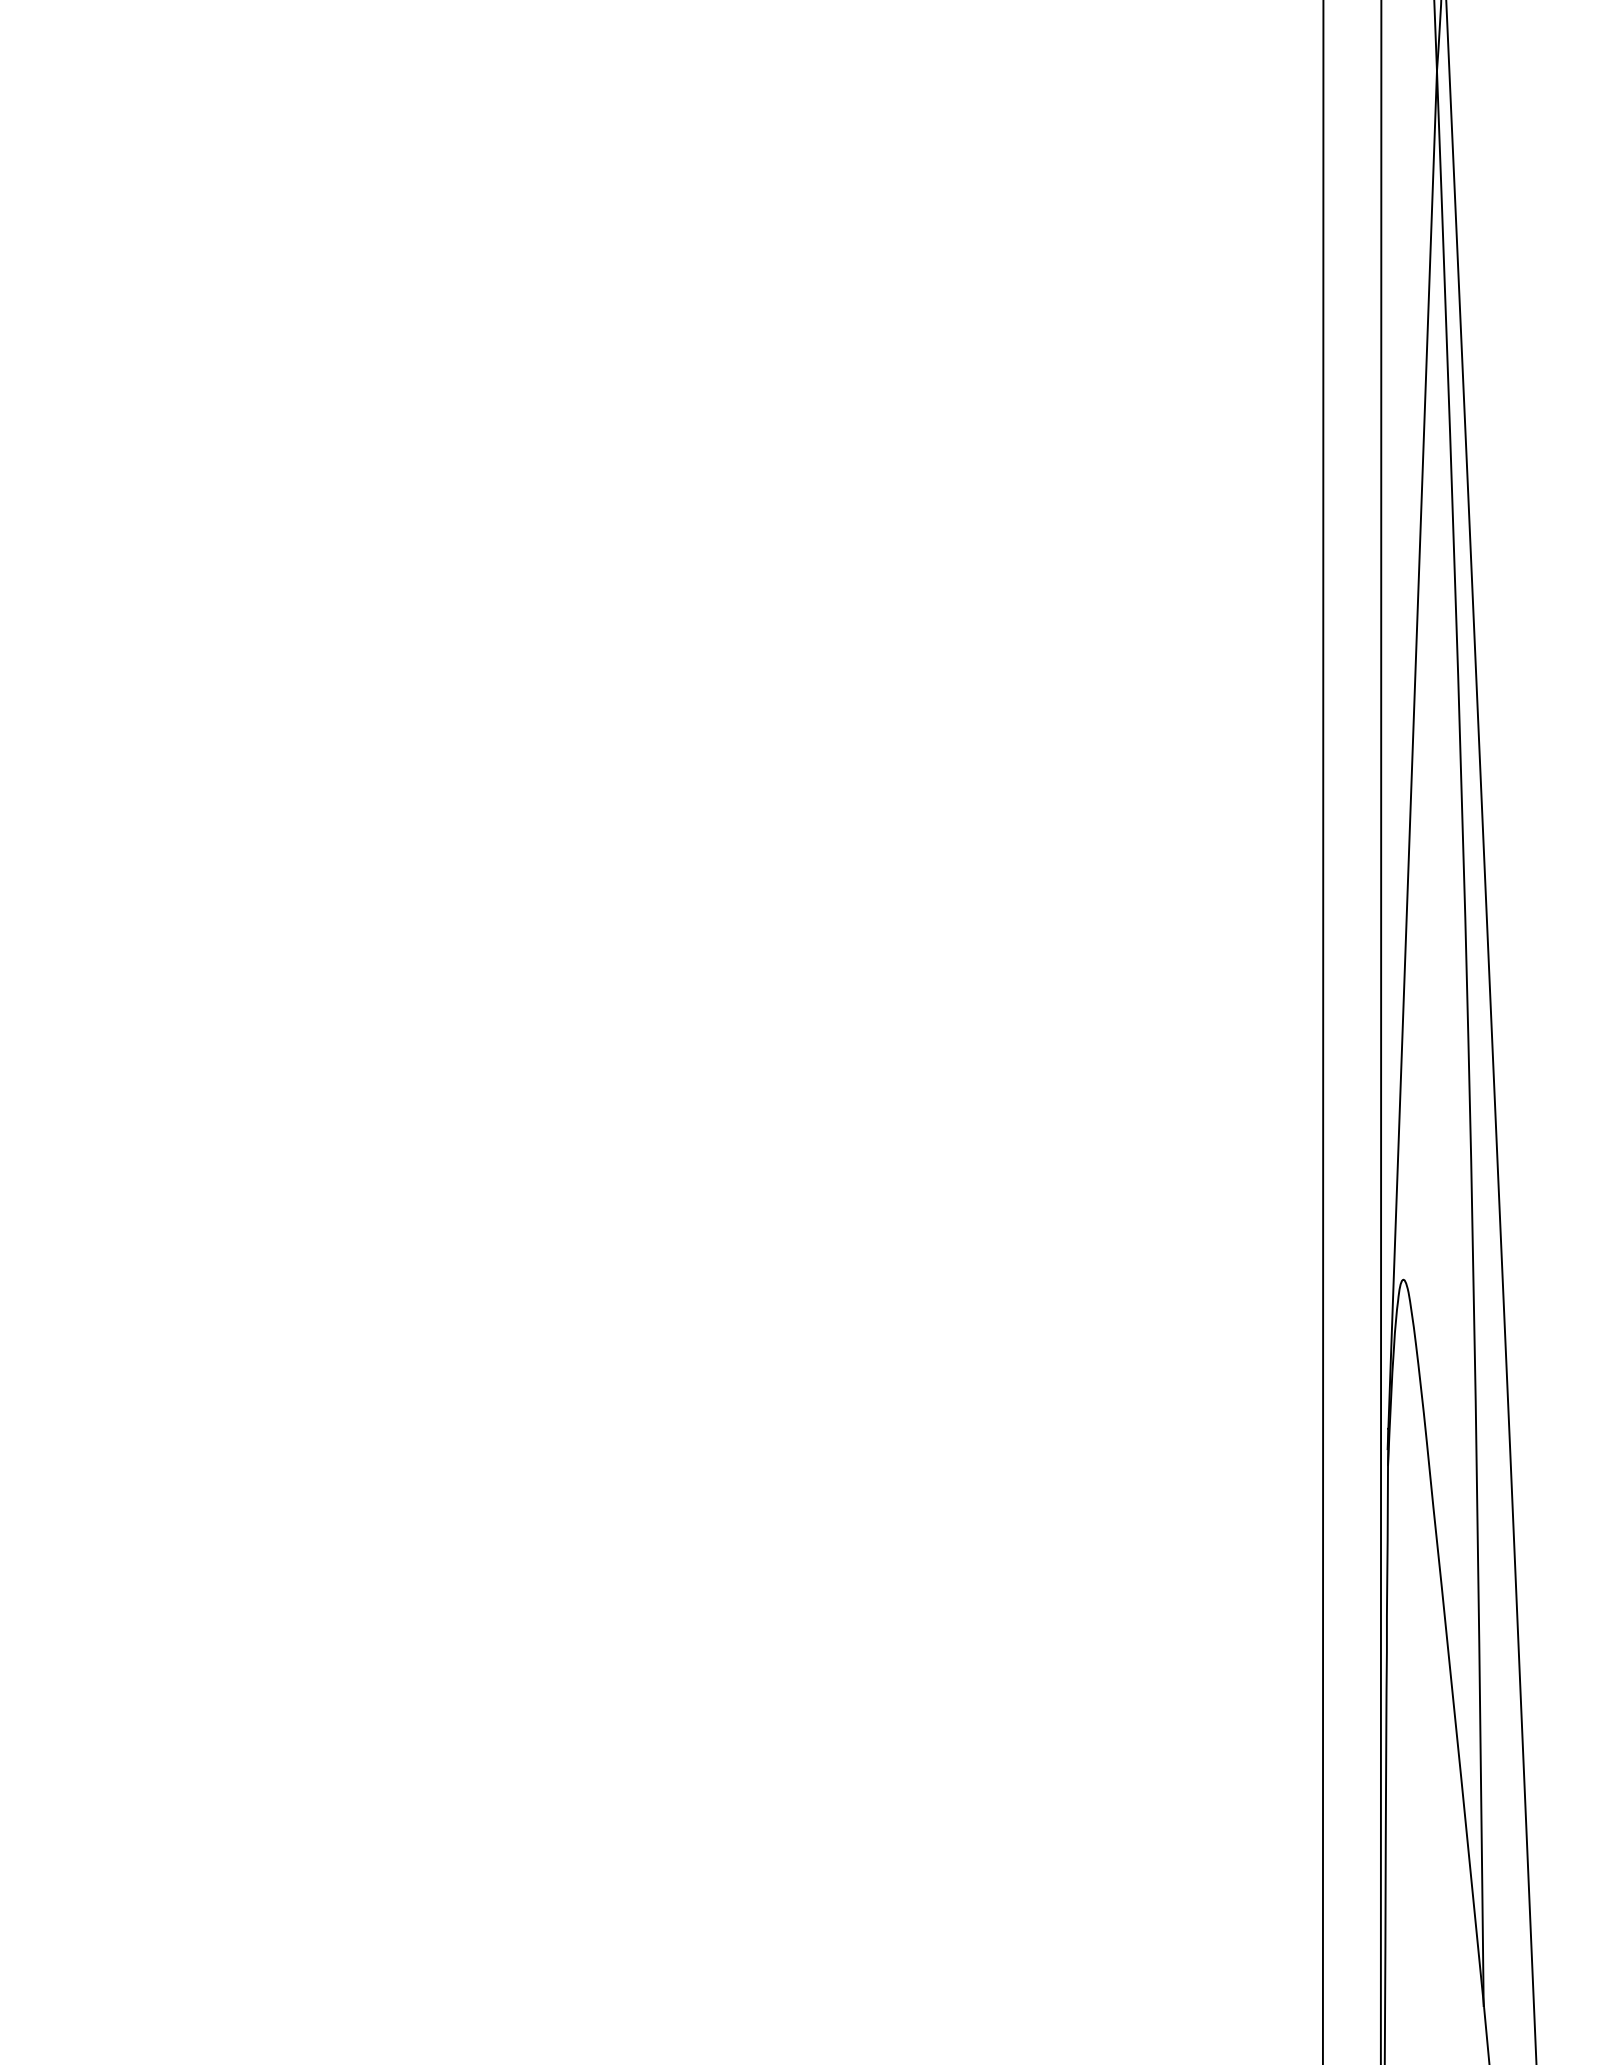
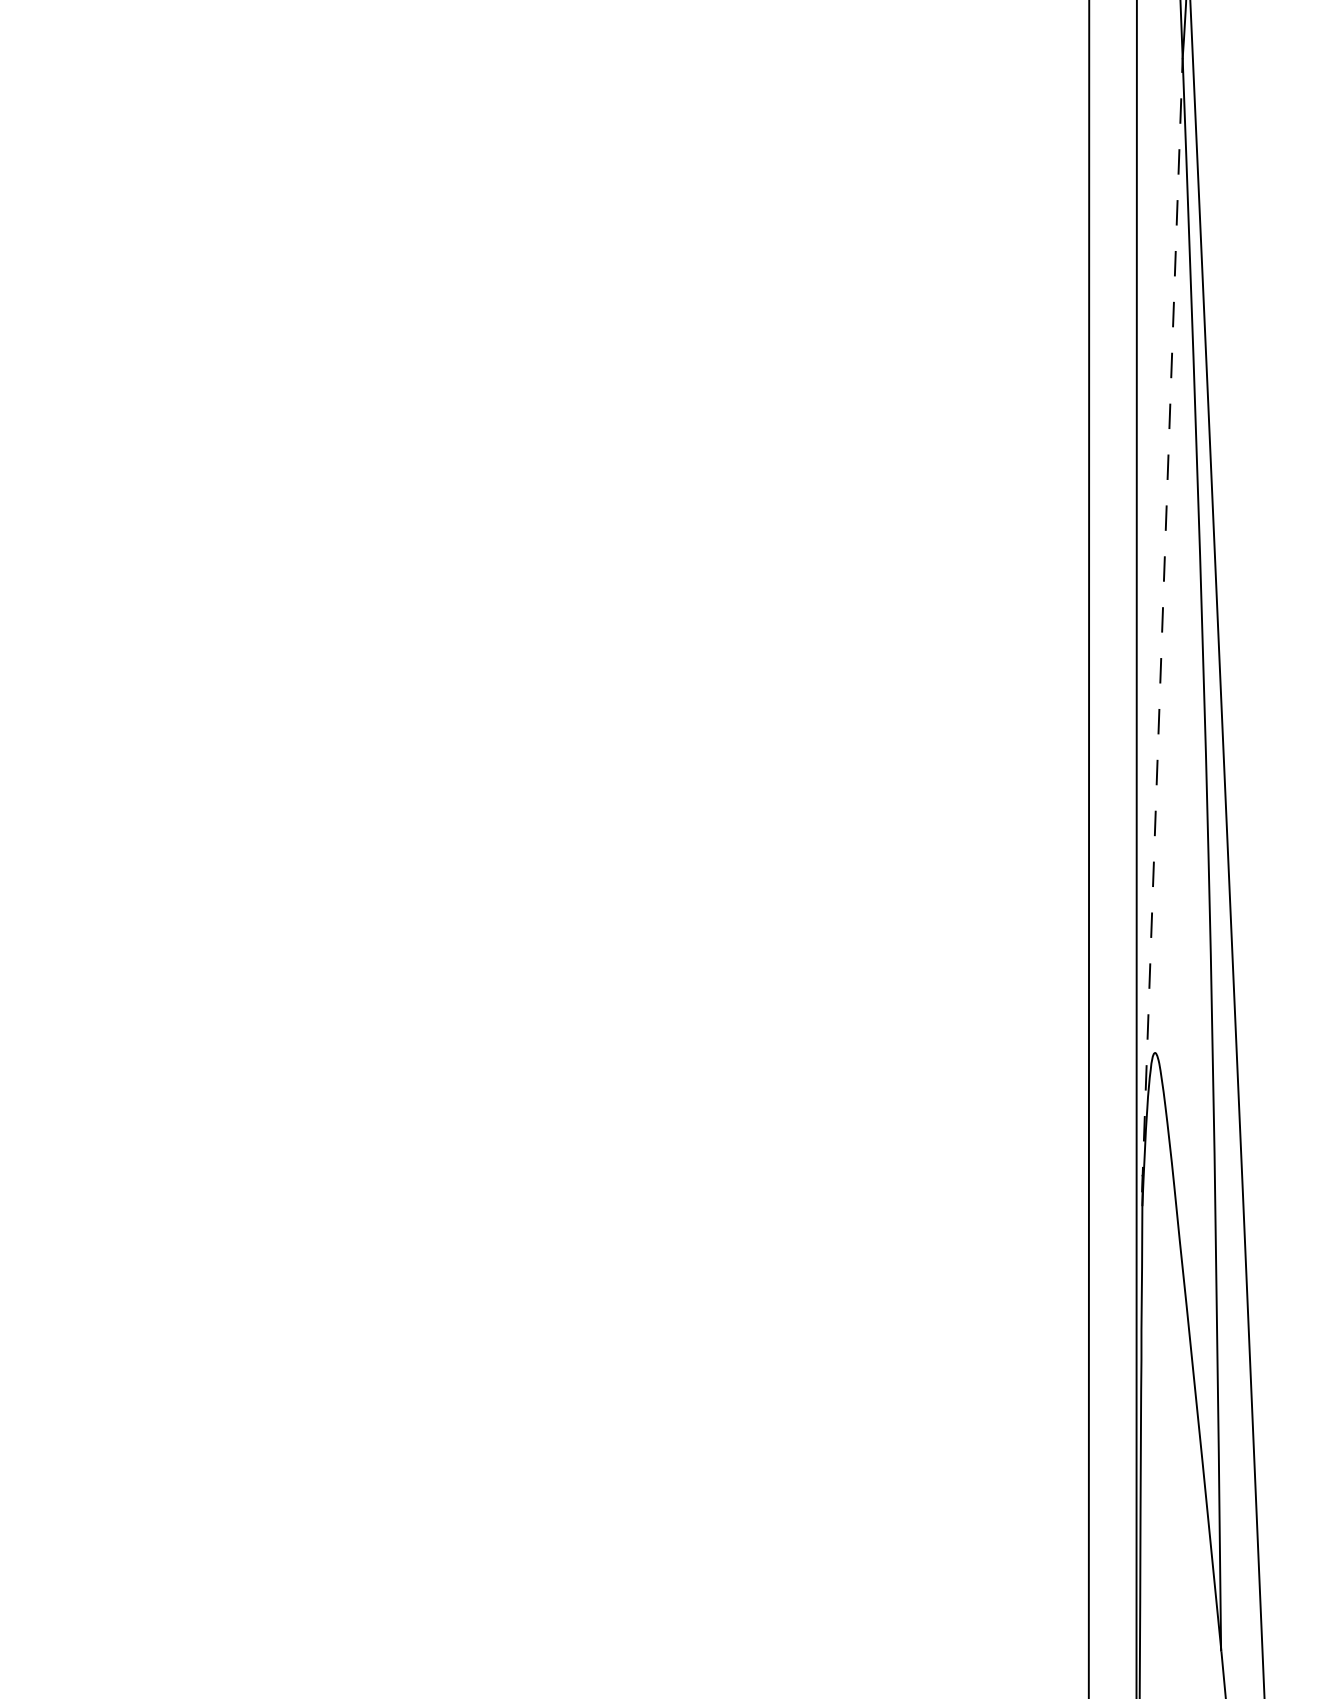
line: (1412, 760) -> (1162, 625), solid -> dashed

